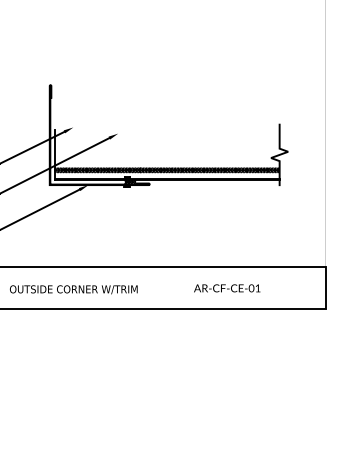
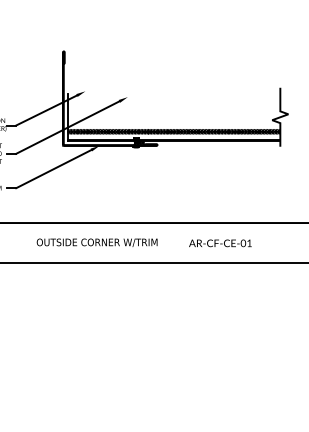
text: (227, 288) -> (220, 243), moved
text: (73, 289) -> (96, 242), moved

